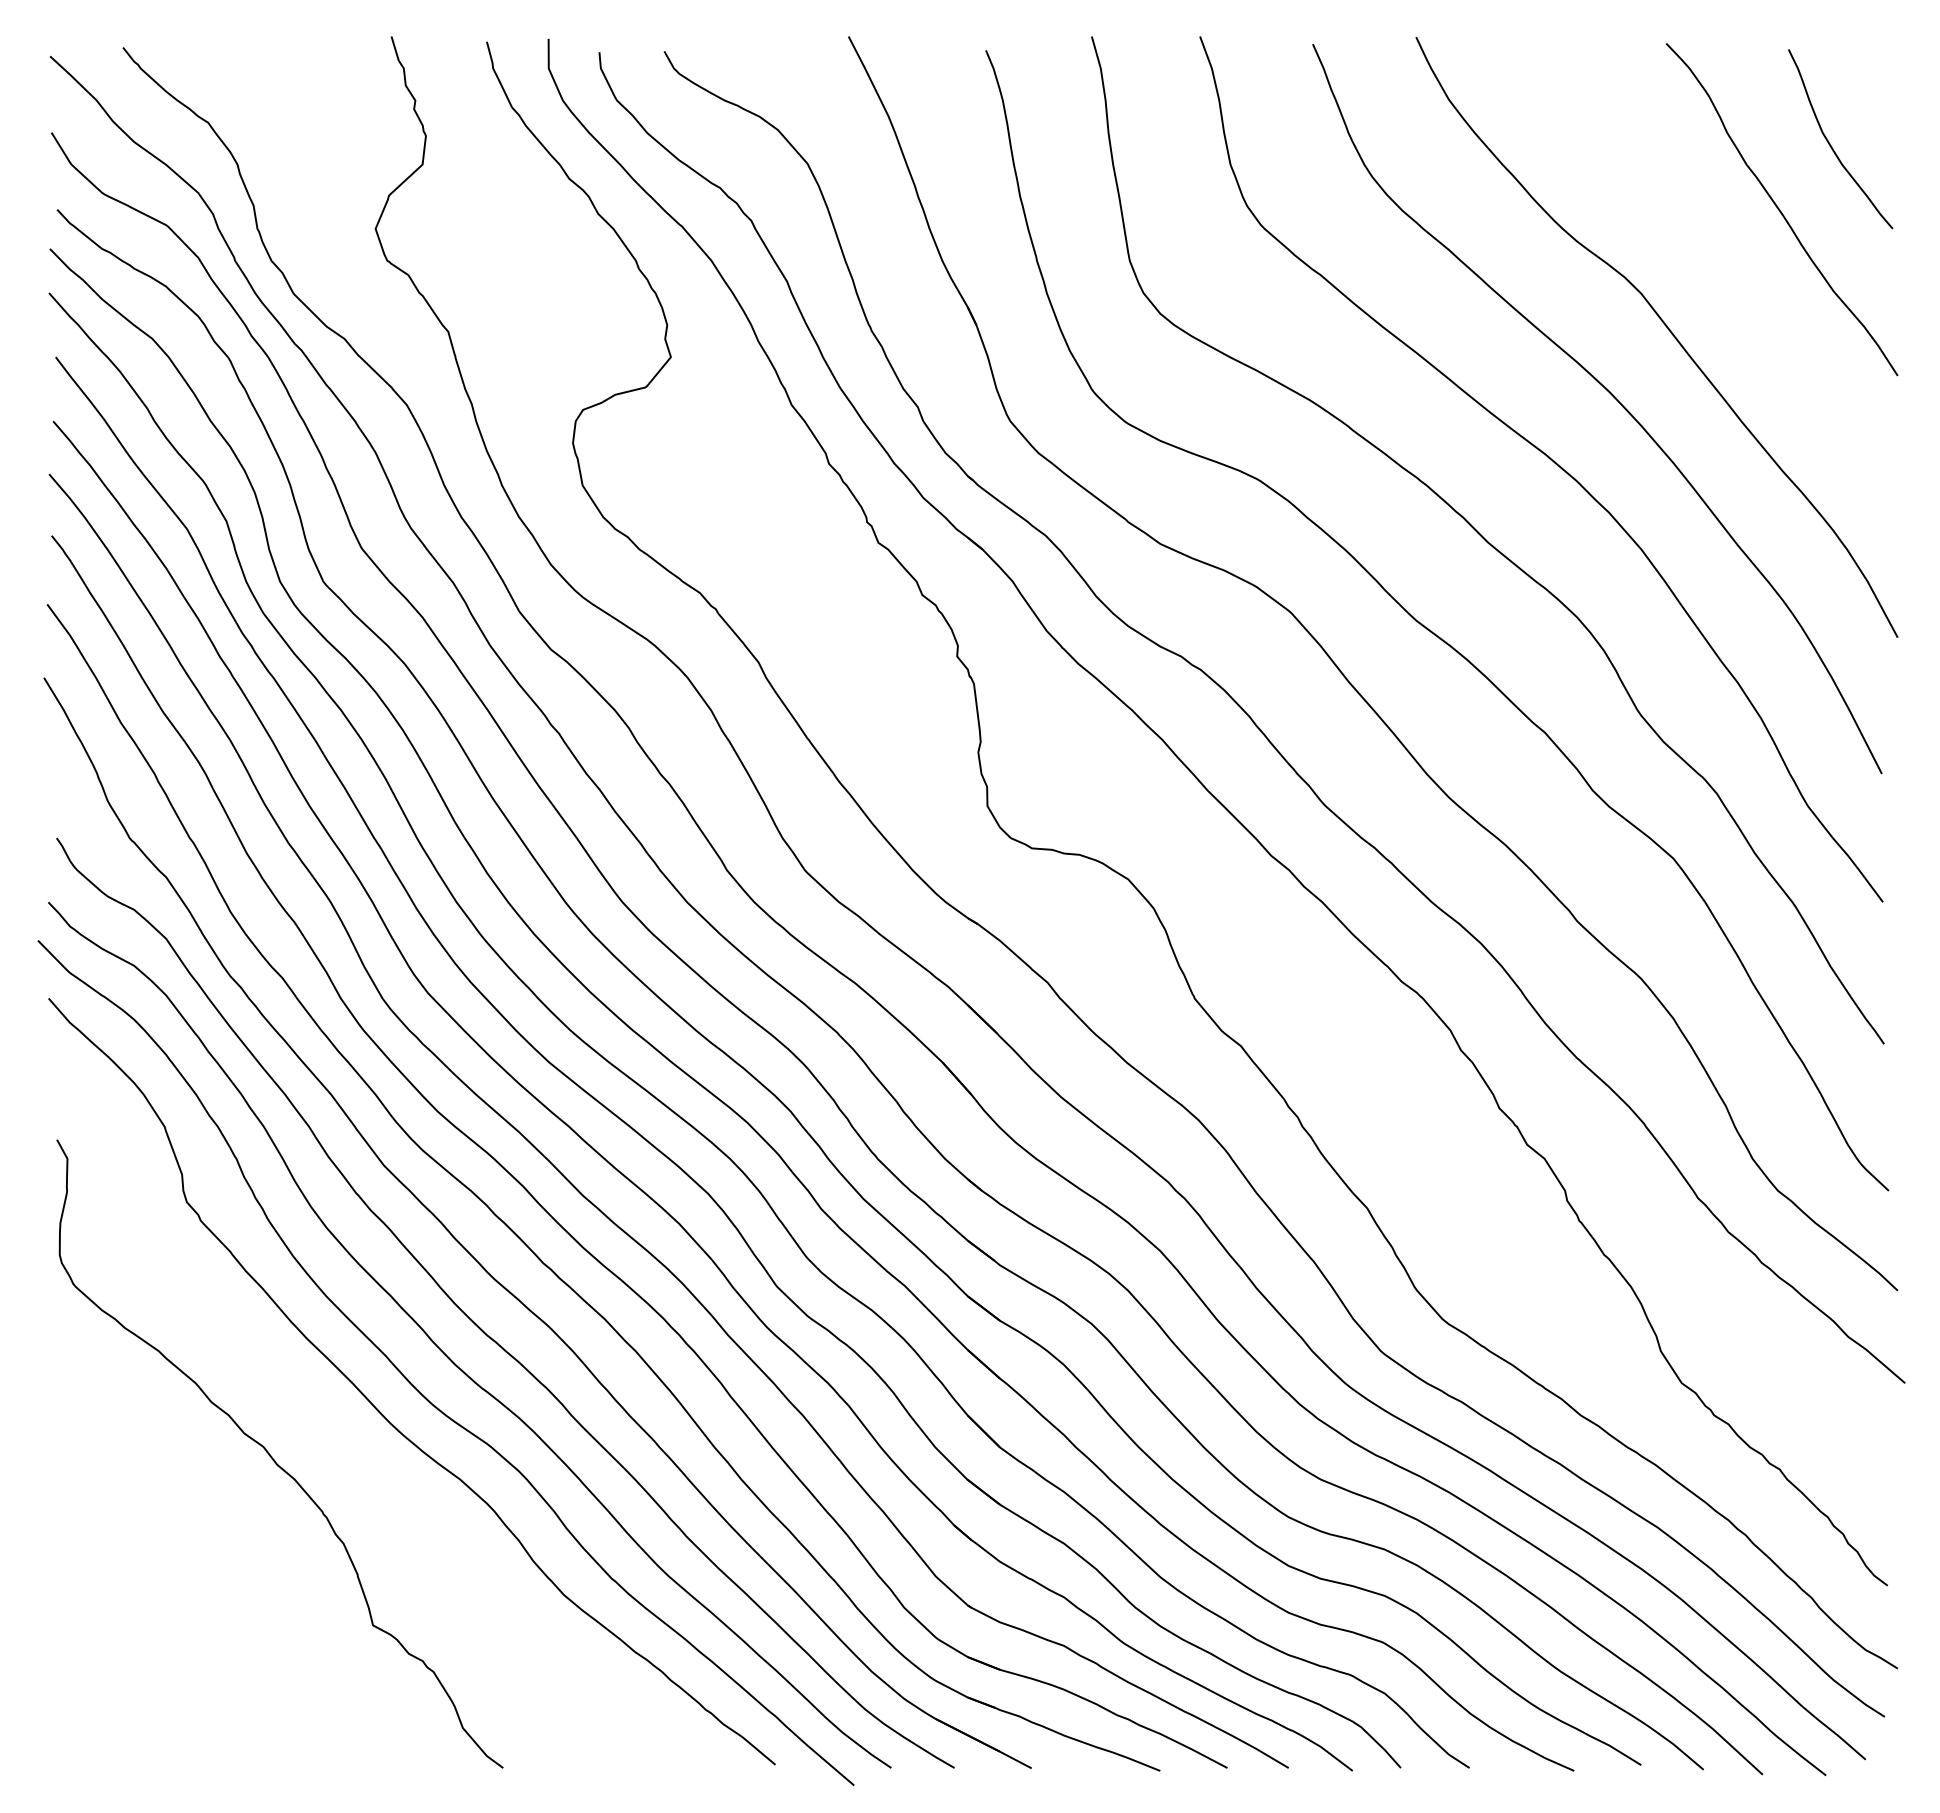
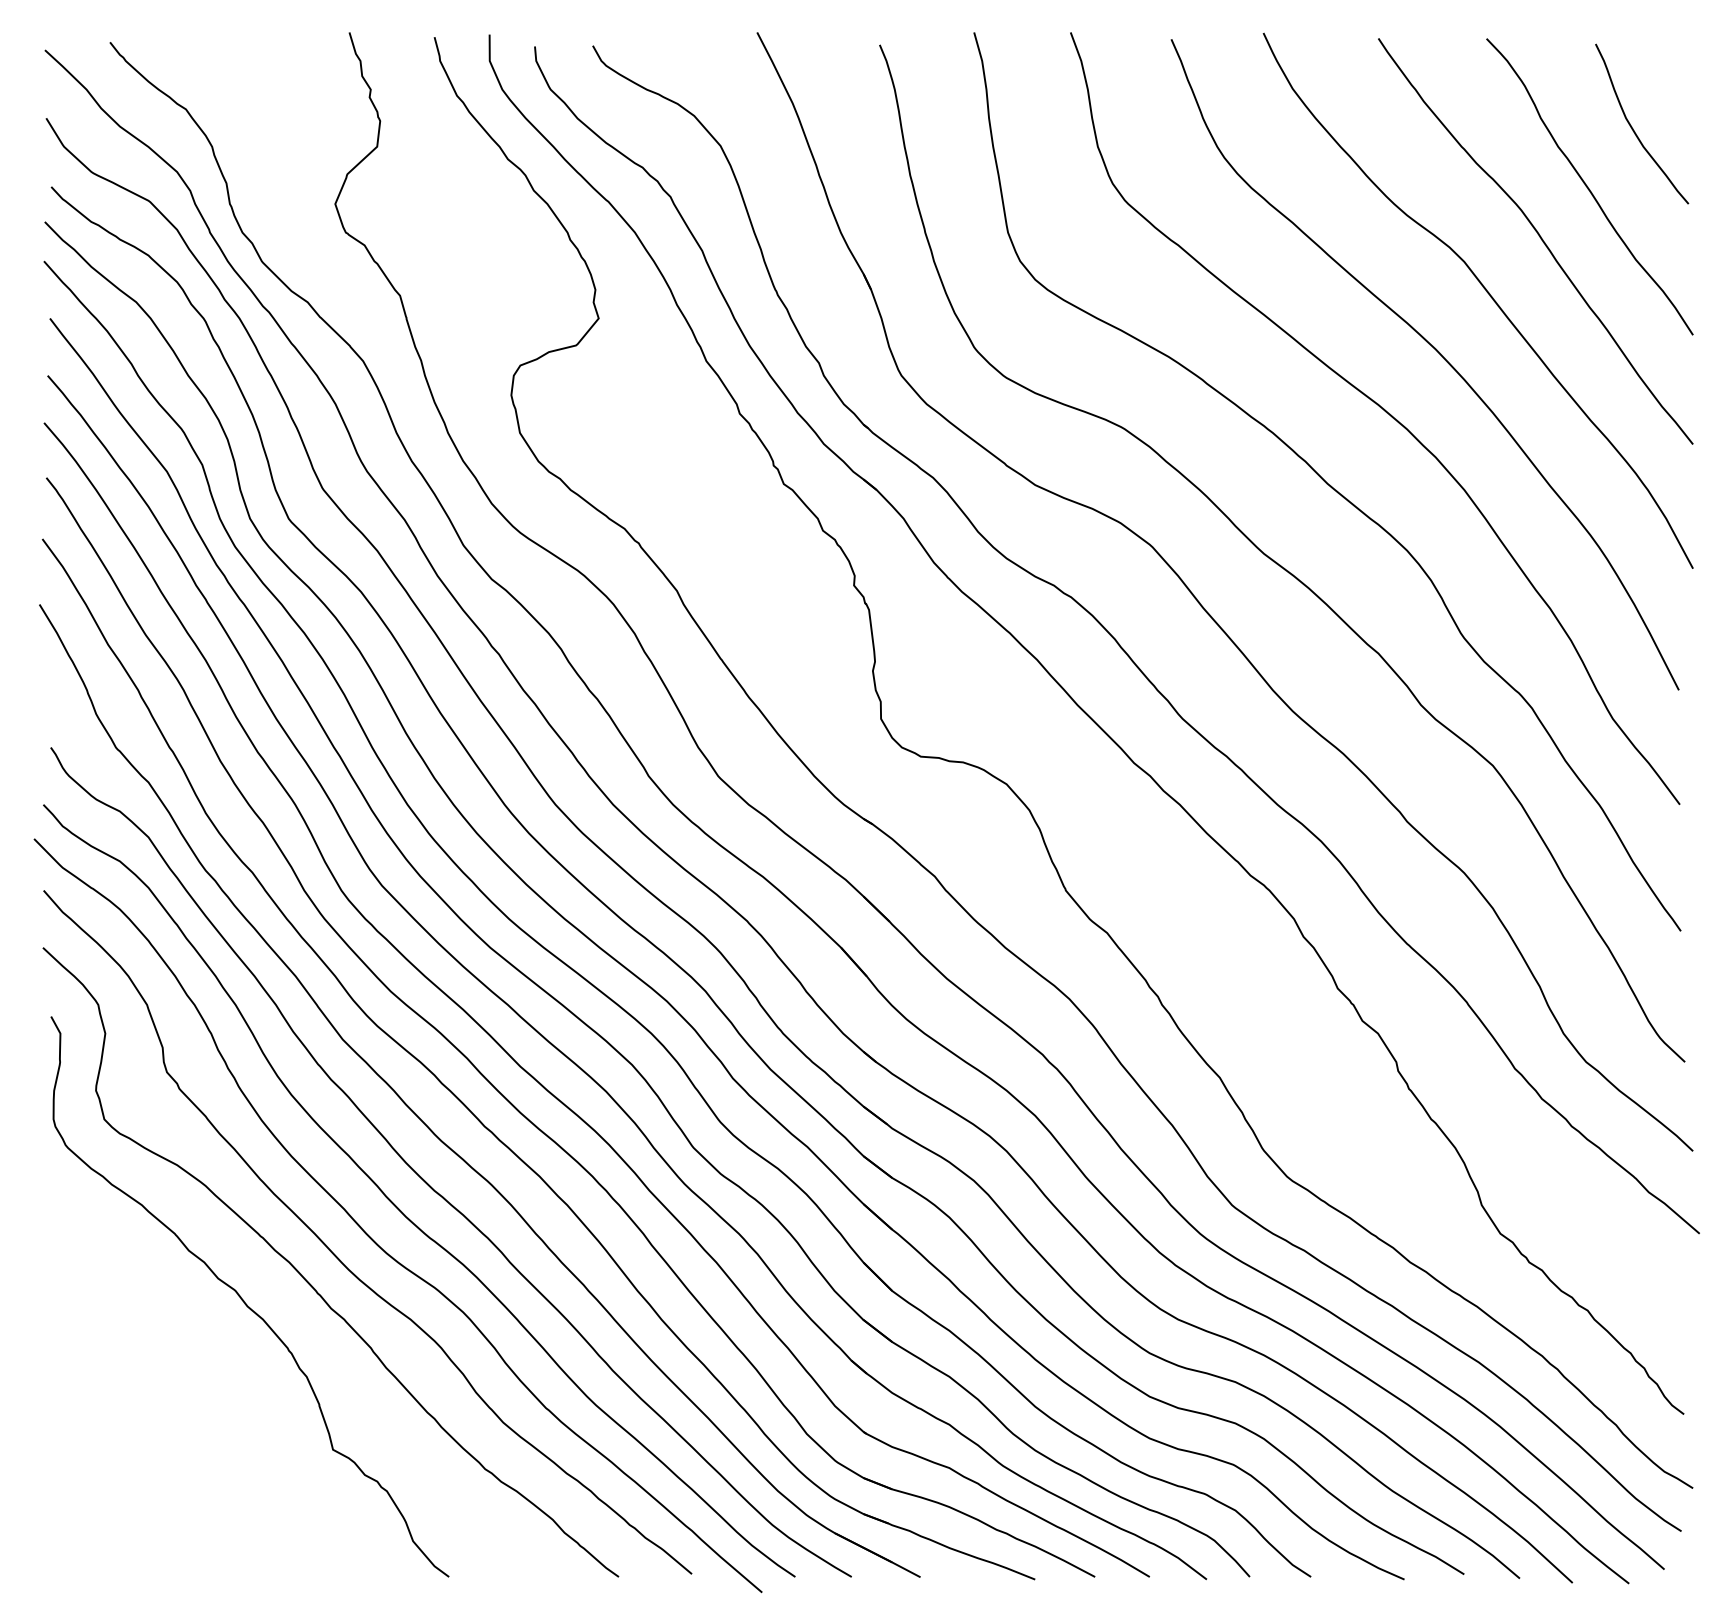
curve: (1726, 267) -> (1540, 238), added
curve: (346, 1437) -> (309, 1282), added

